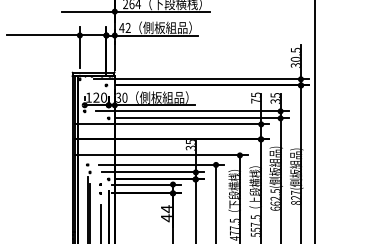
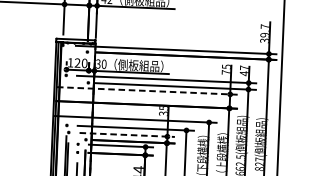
text: (295, 54) -> (264, 30), 30.5 -> 39.7
text: (274, 98) -> (243, 70), 35 -> 47
line: (172, 124) -> (147, 91), solid -> dashed
line: (153, 172) -> (127, 135), solid -> dashed

